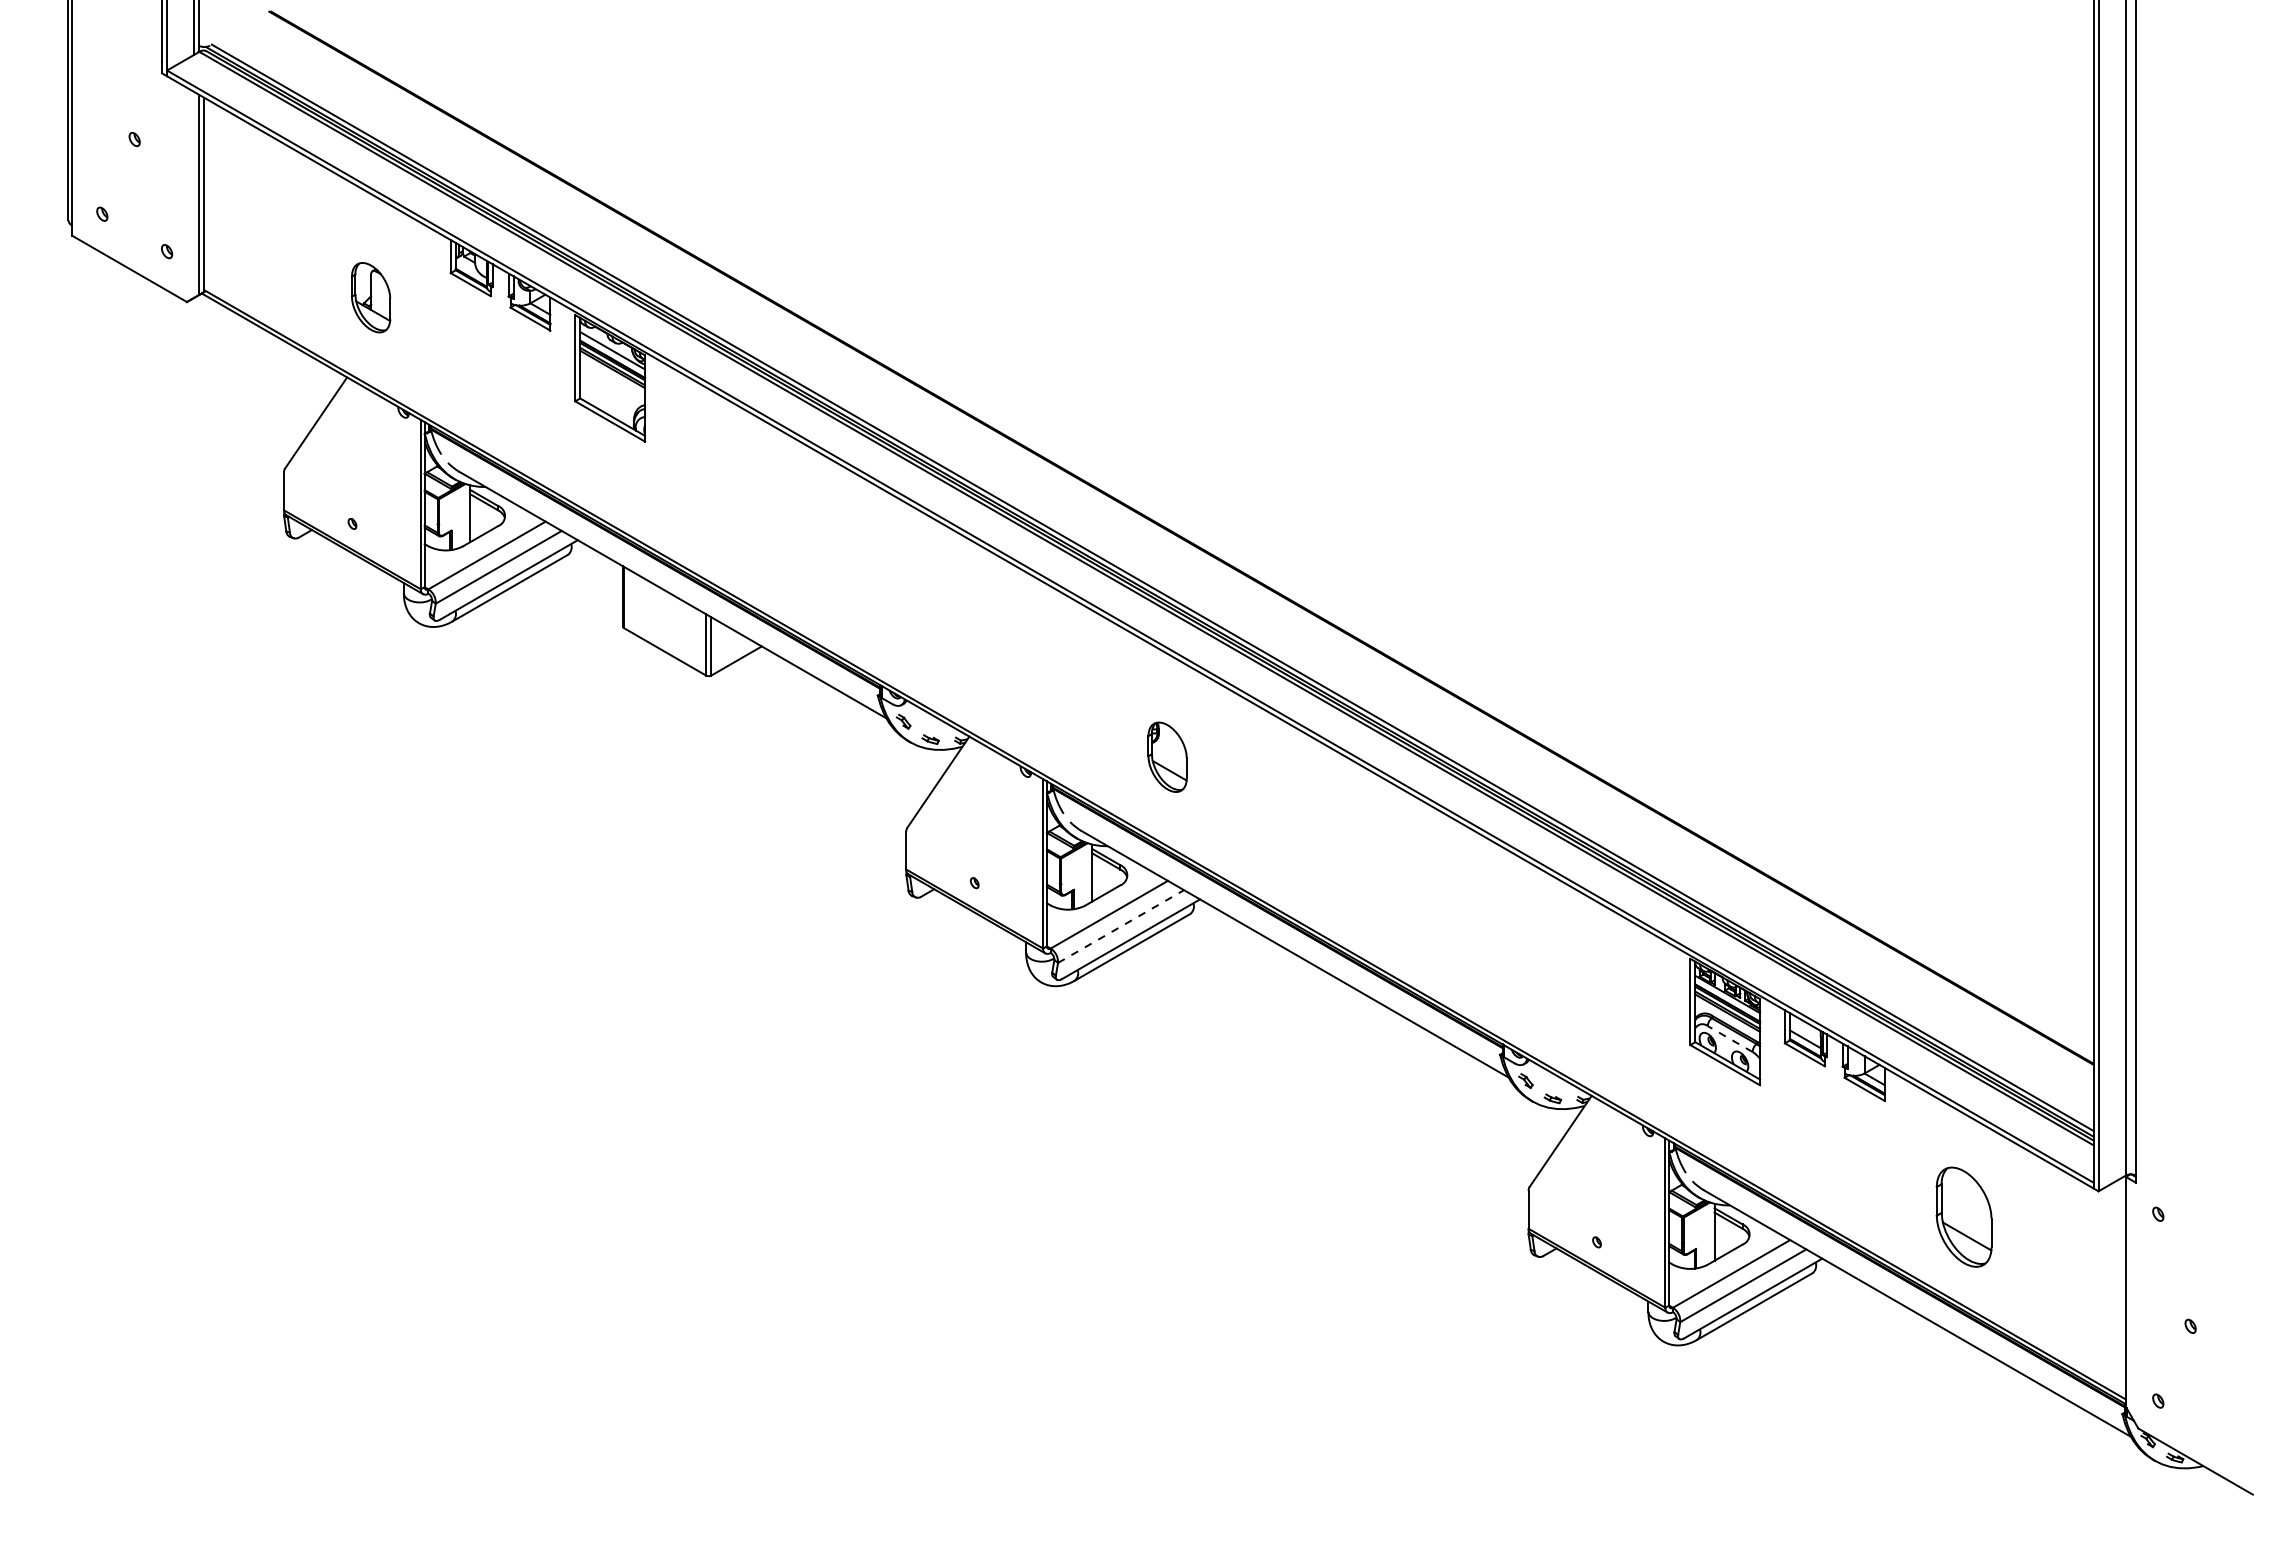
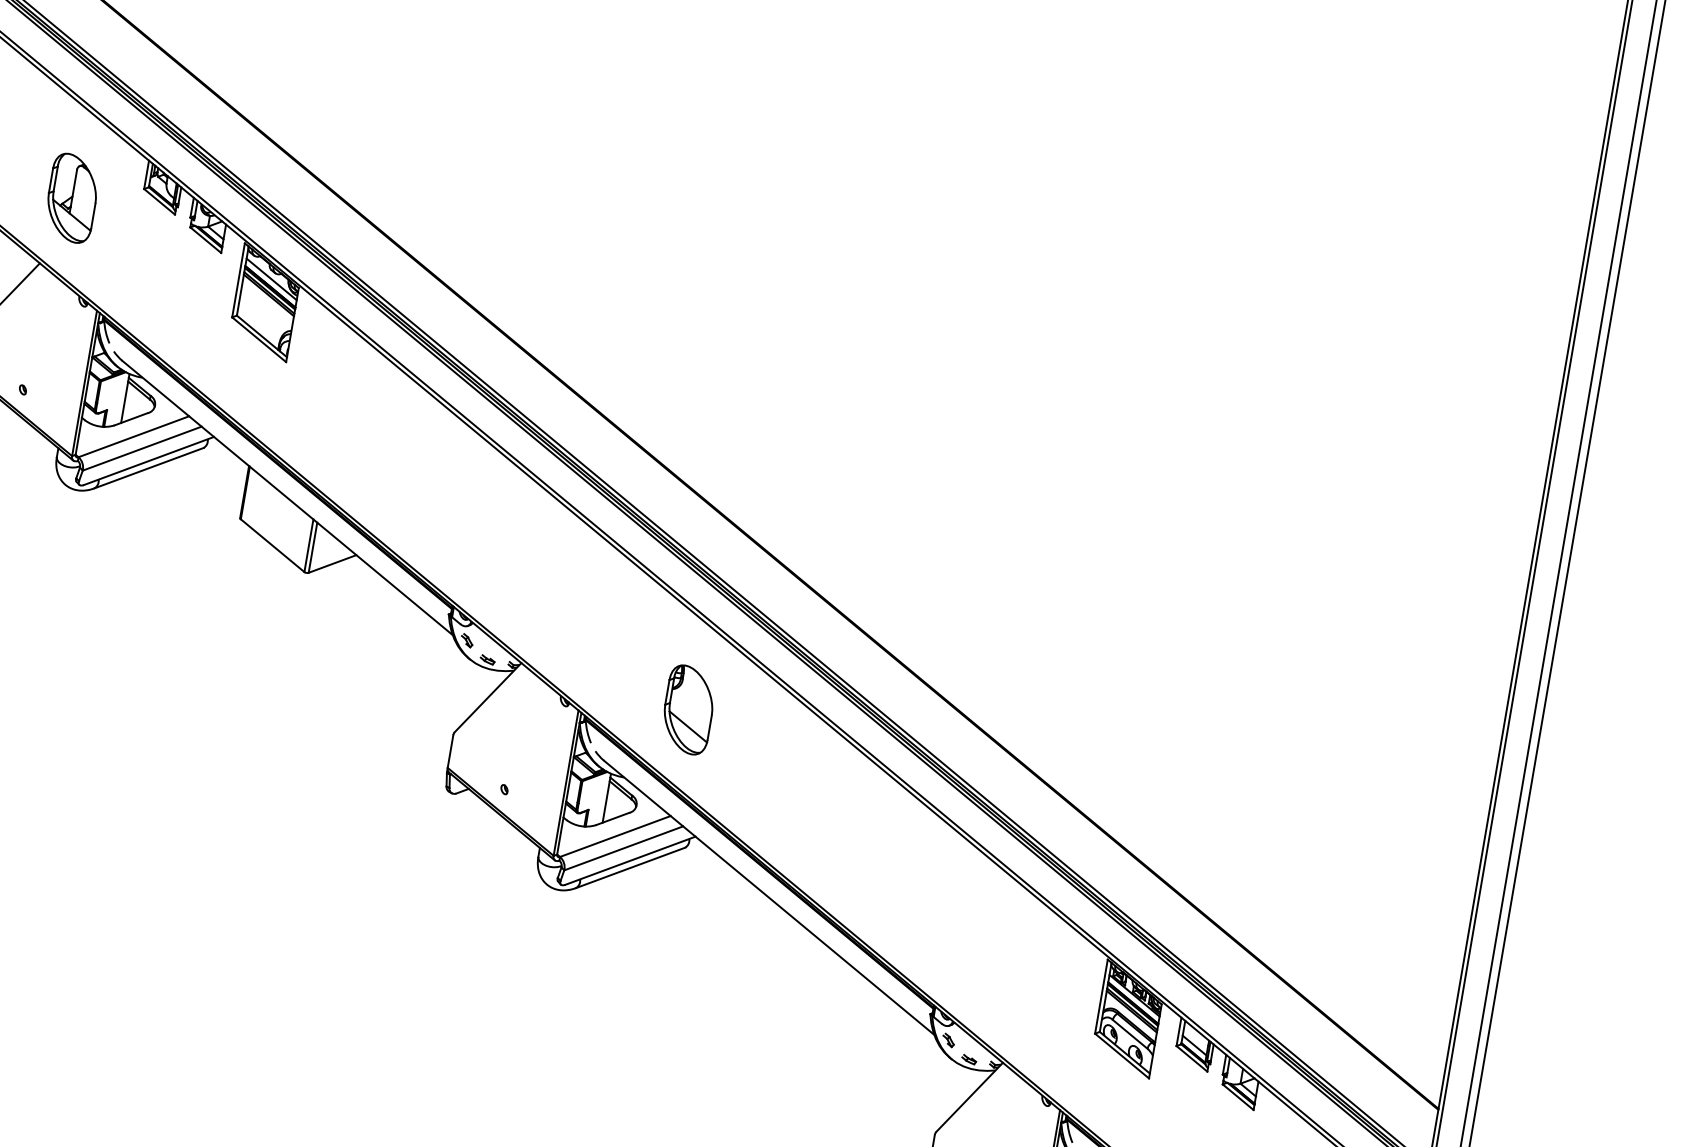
part: (370, 297) -> (71, 198), size x1.43
part: (1167, 756) -> (688, 709), size x1.43
line: (1121, 926) -> (624, 848), dashed -> solid
line: (1730, 1039) -> (1130, 1034), dashed -> solid

